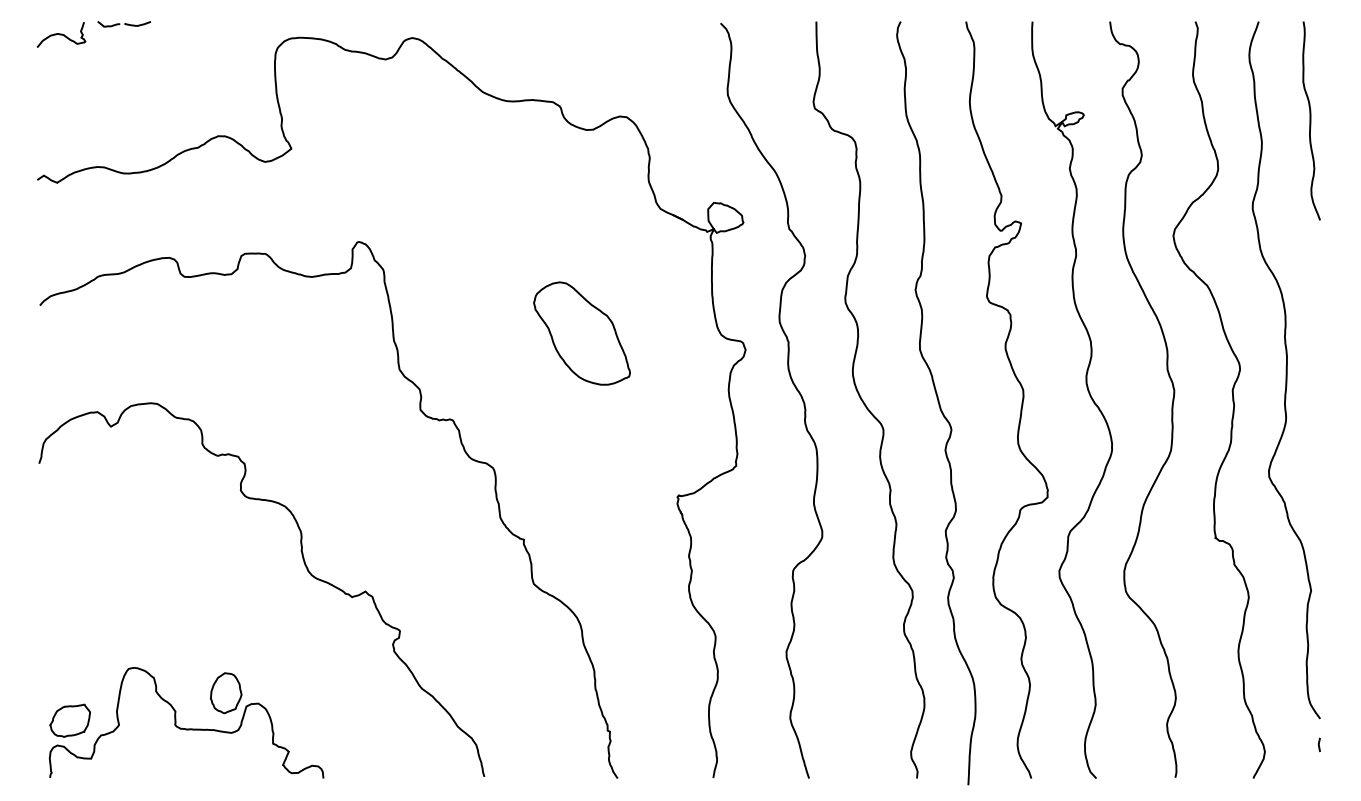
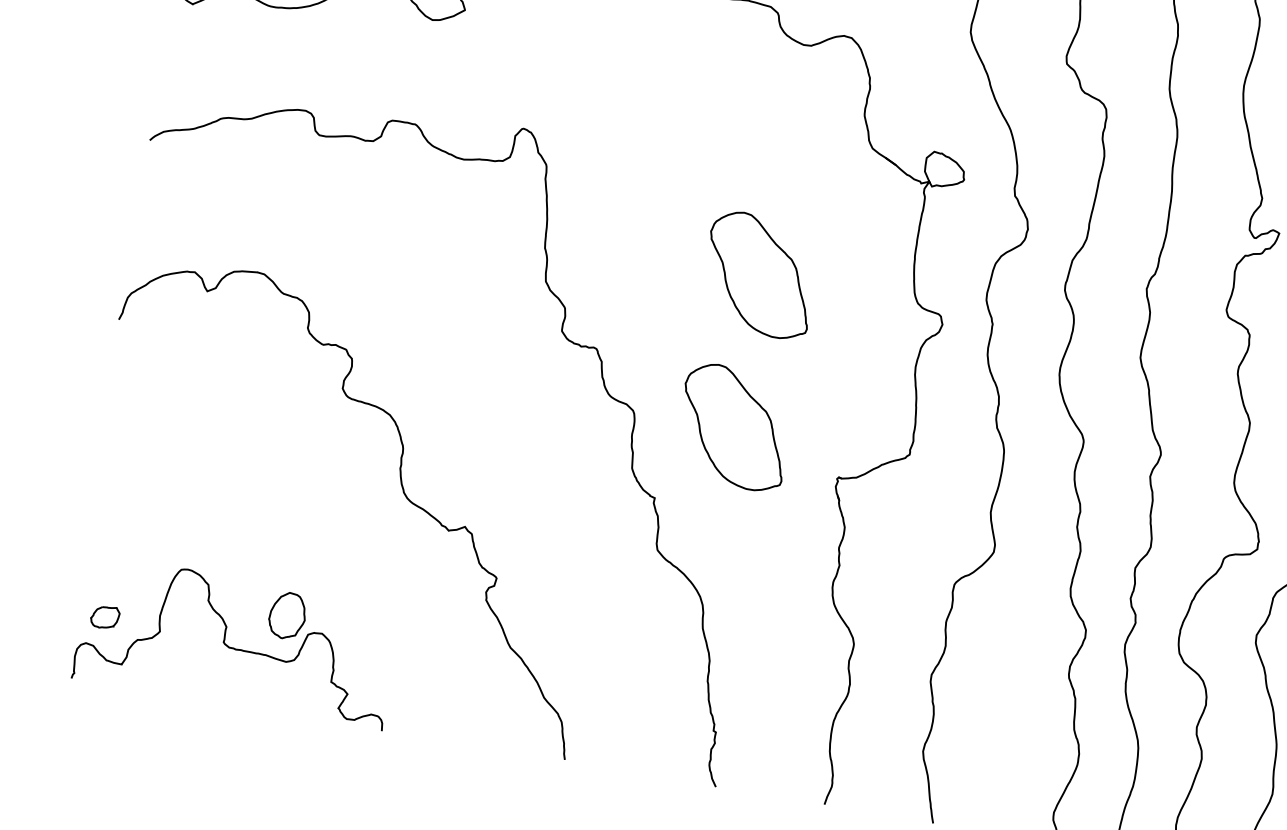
part: (581, 467) -> (733, 427), added
part: (69, 720) -> (104, 617), size x0.6

